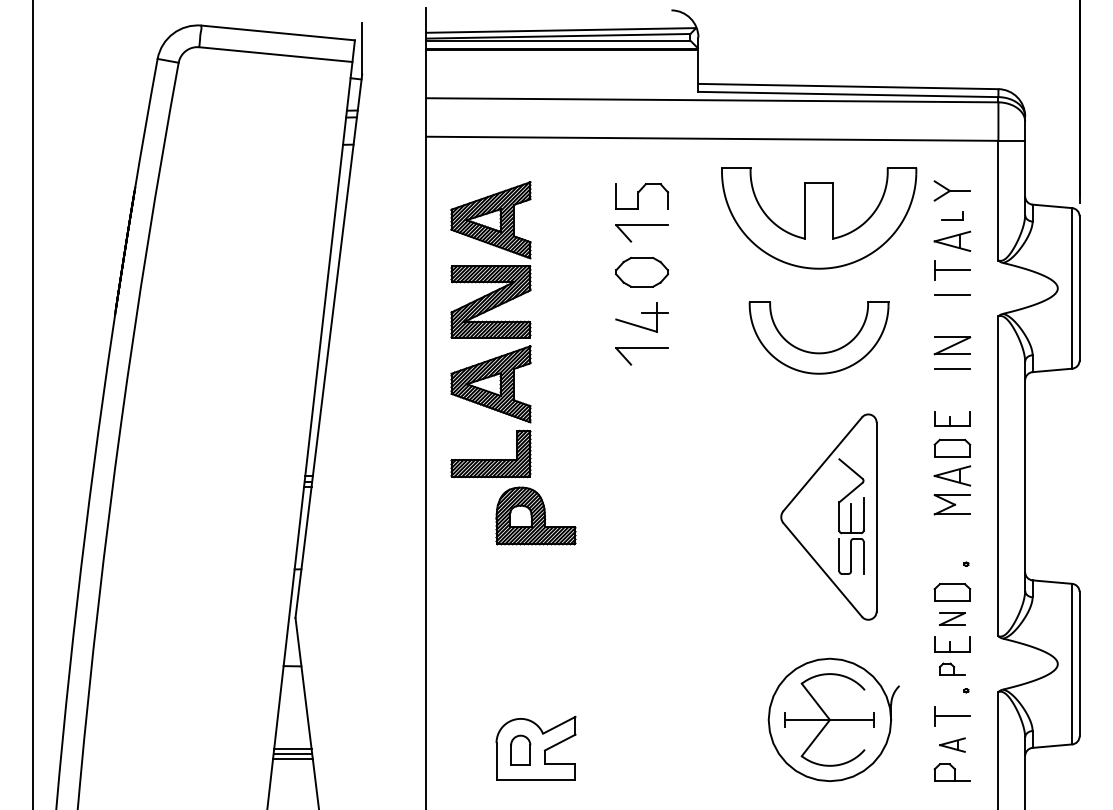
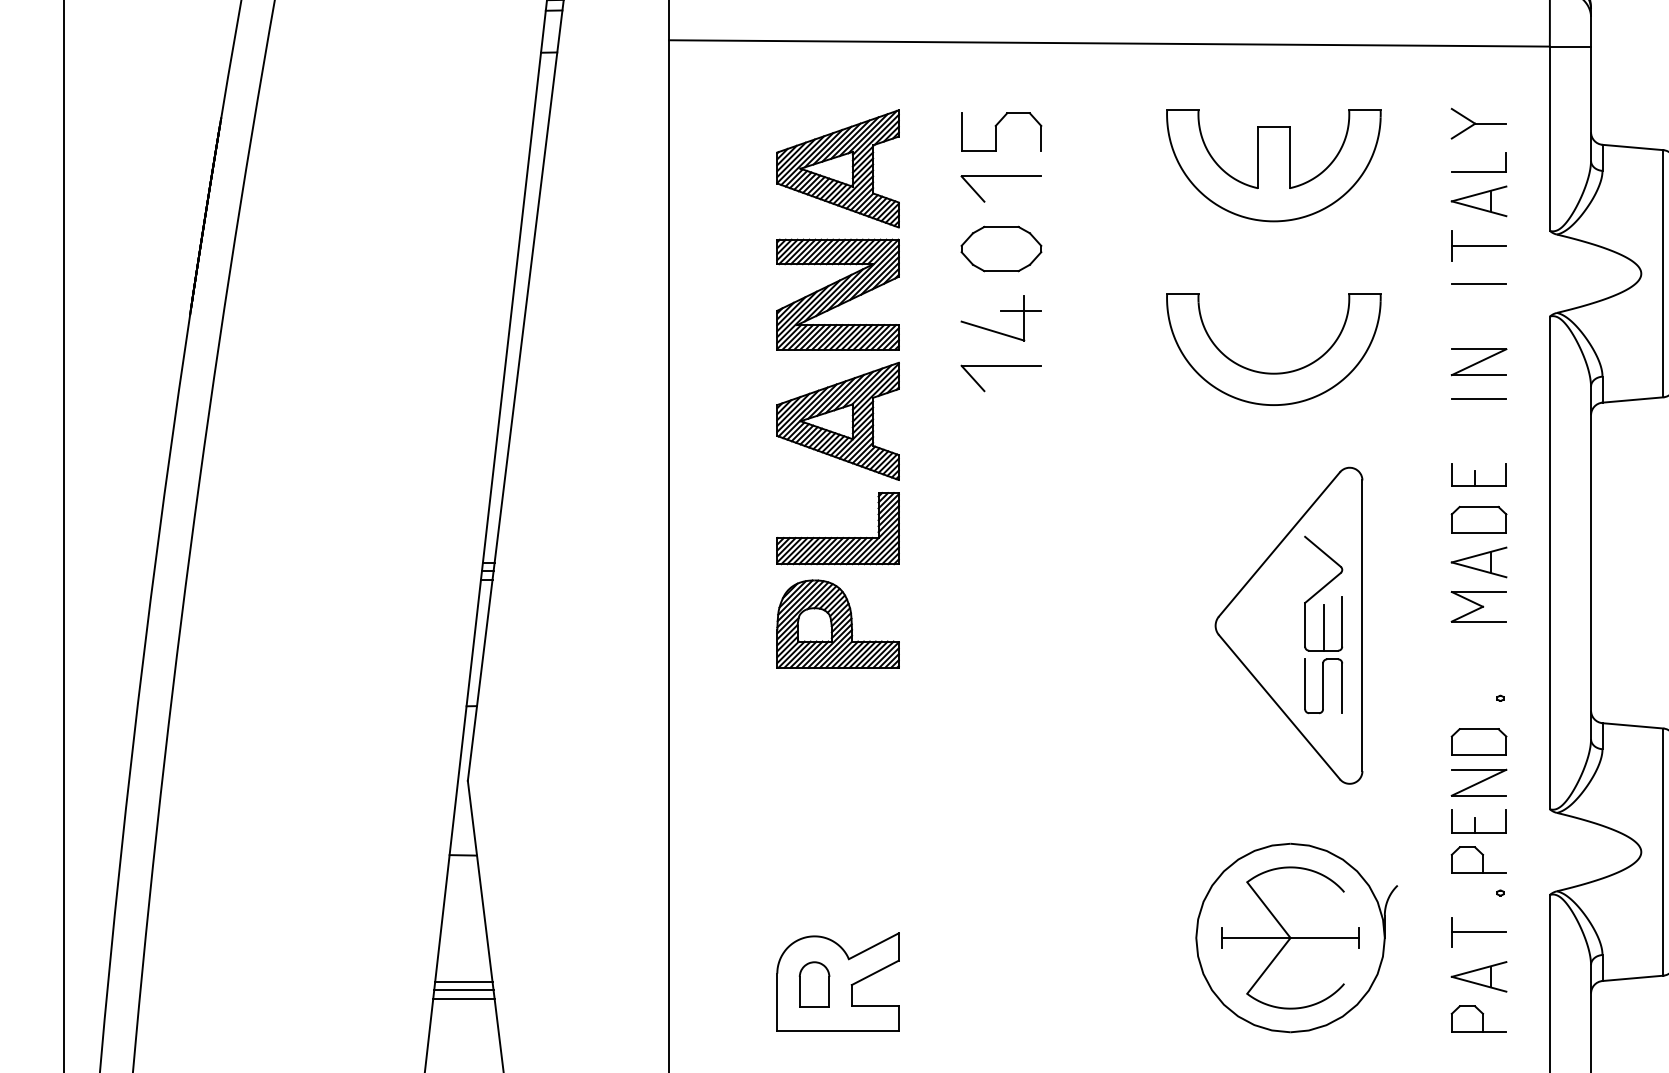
part: (952, 215) -> (1479, 161), size x1.67
part: (818, 218) -> (1272, 166), size x0.71
part: (490, 329) -> (837, 336), moved
part: (952, 618) -> (1479, 781), size x1.43
part: (951, 669) -> (1477, 860), size x1.43
part: (952, 744) -> (1479, 975), size x1.43

